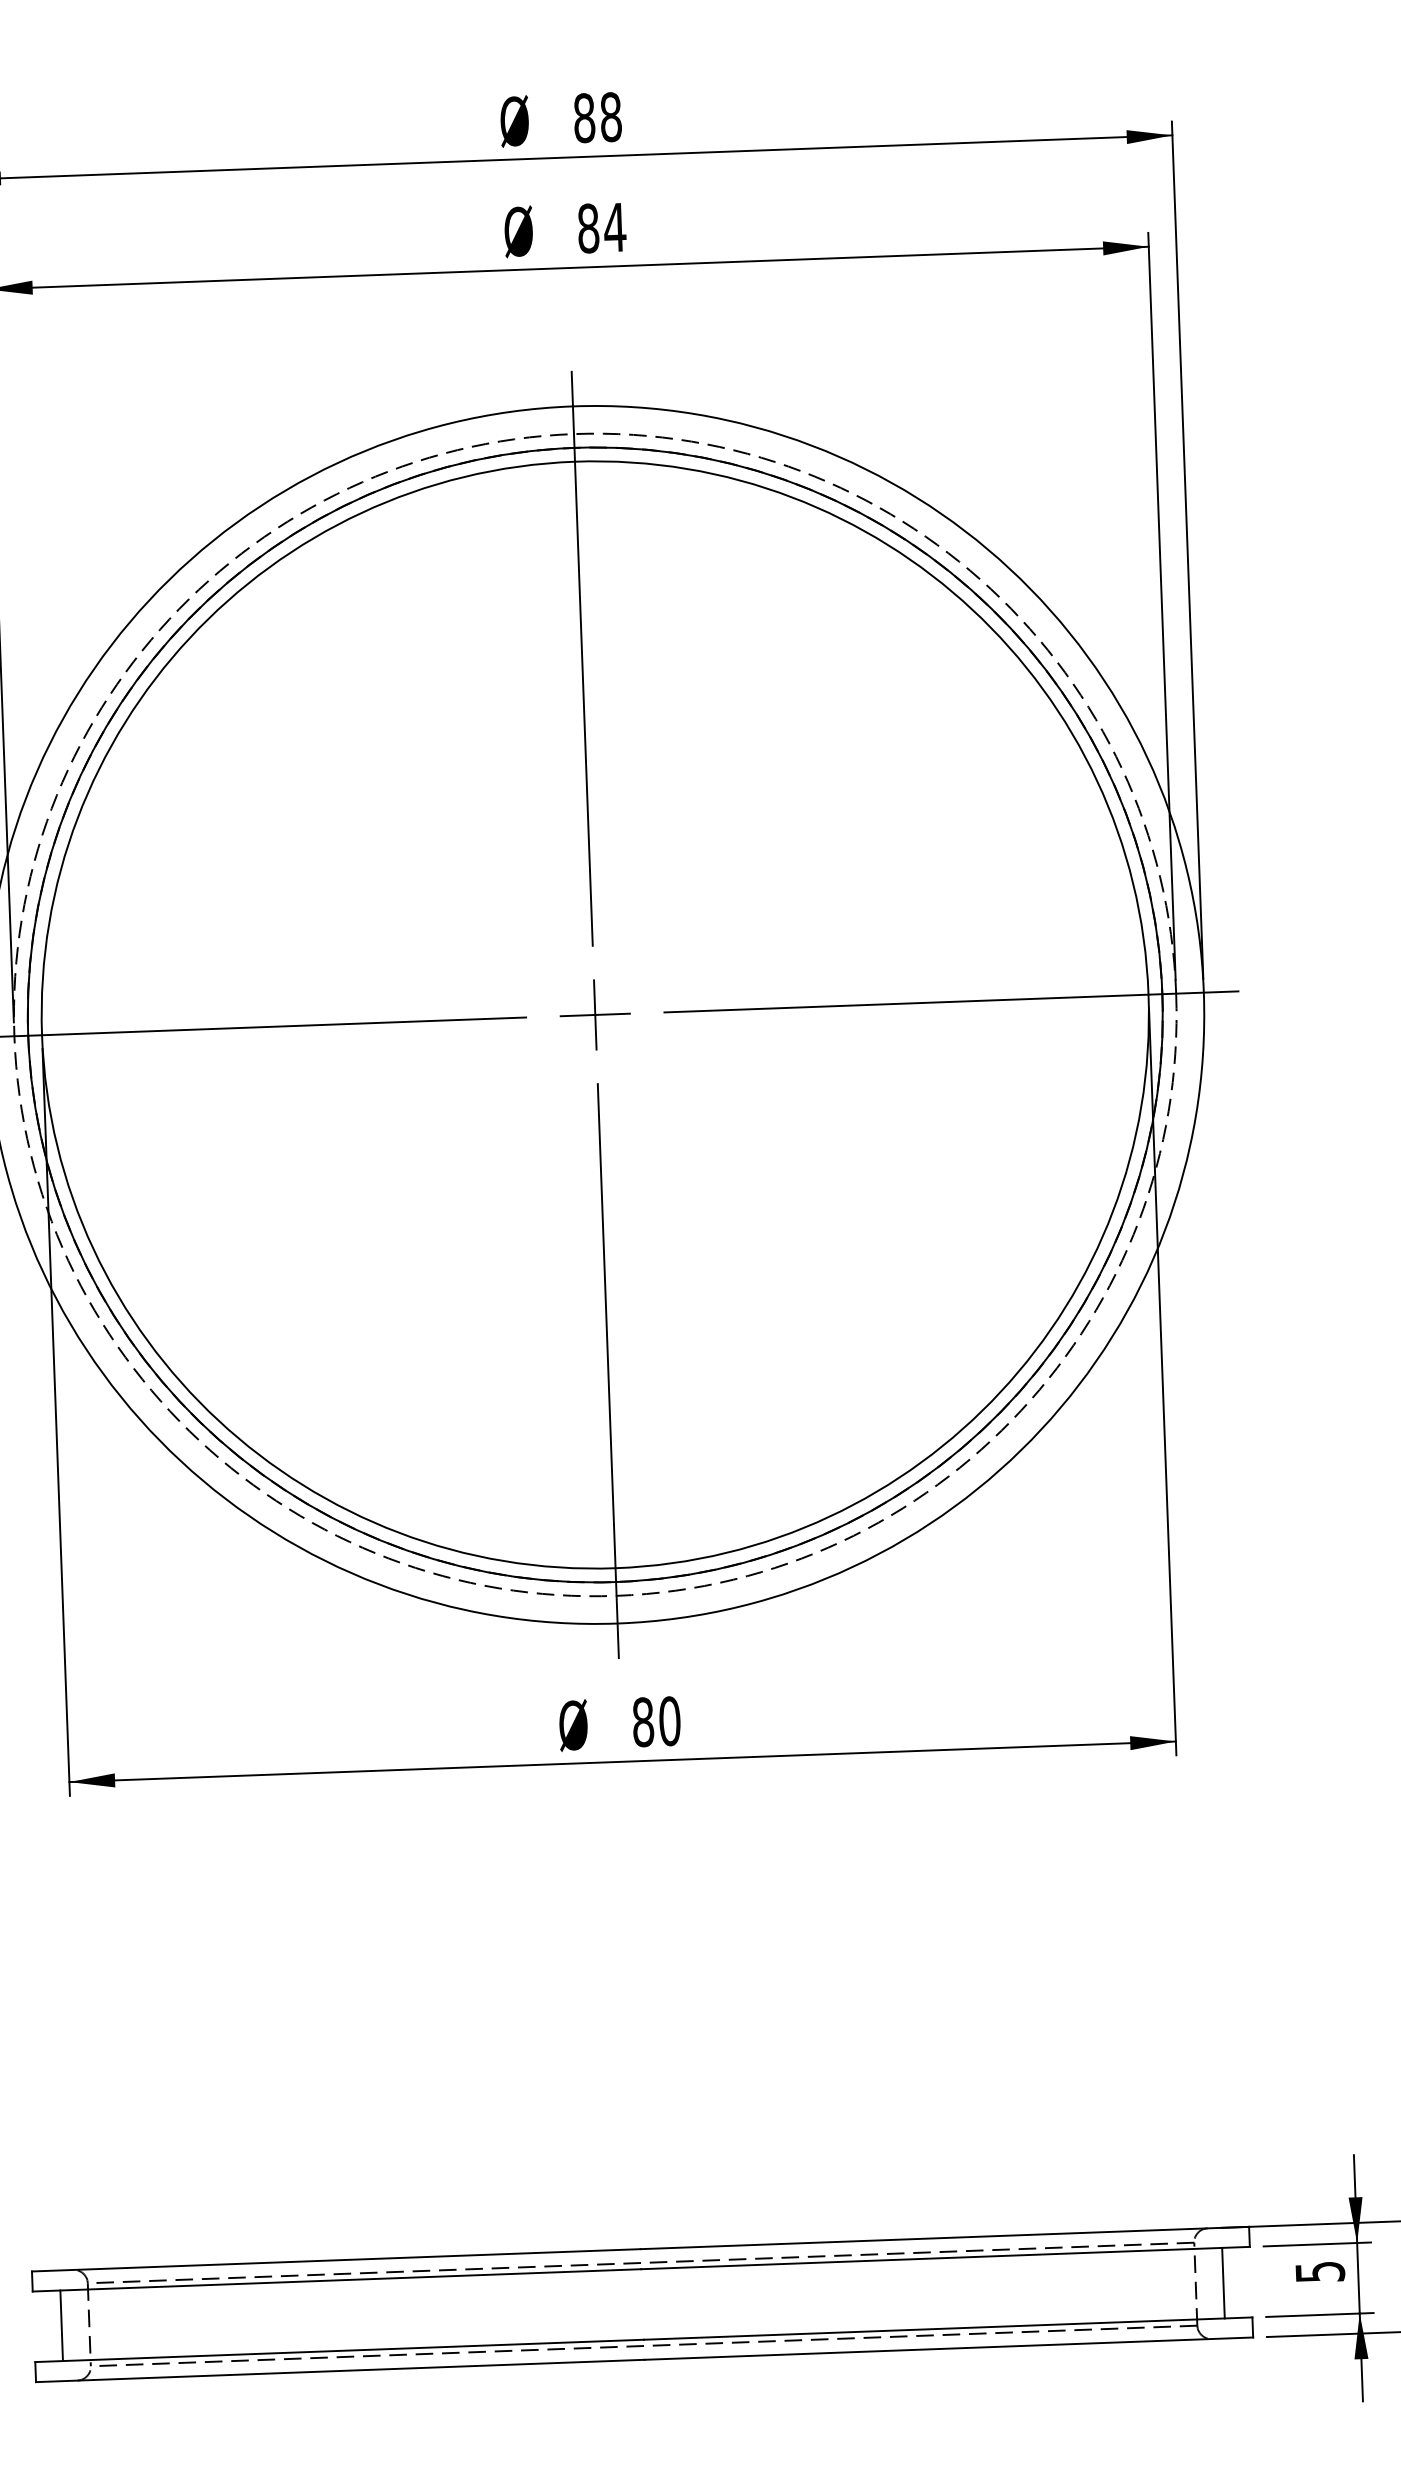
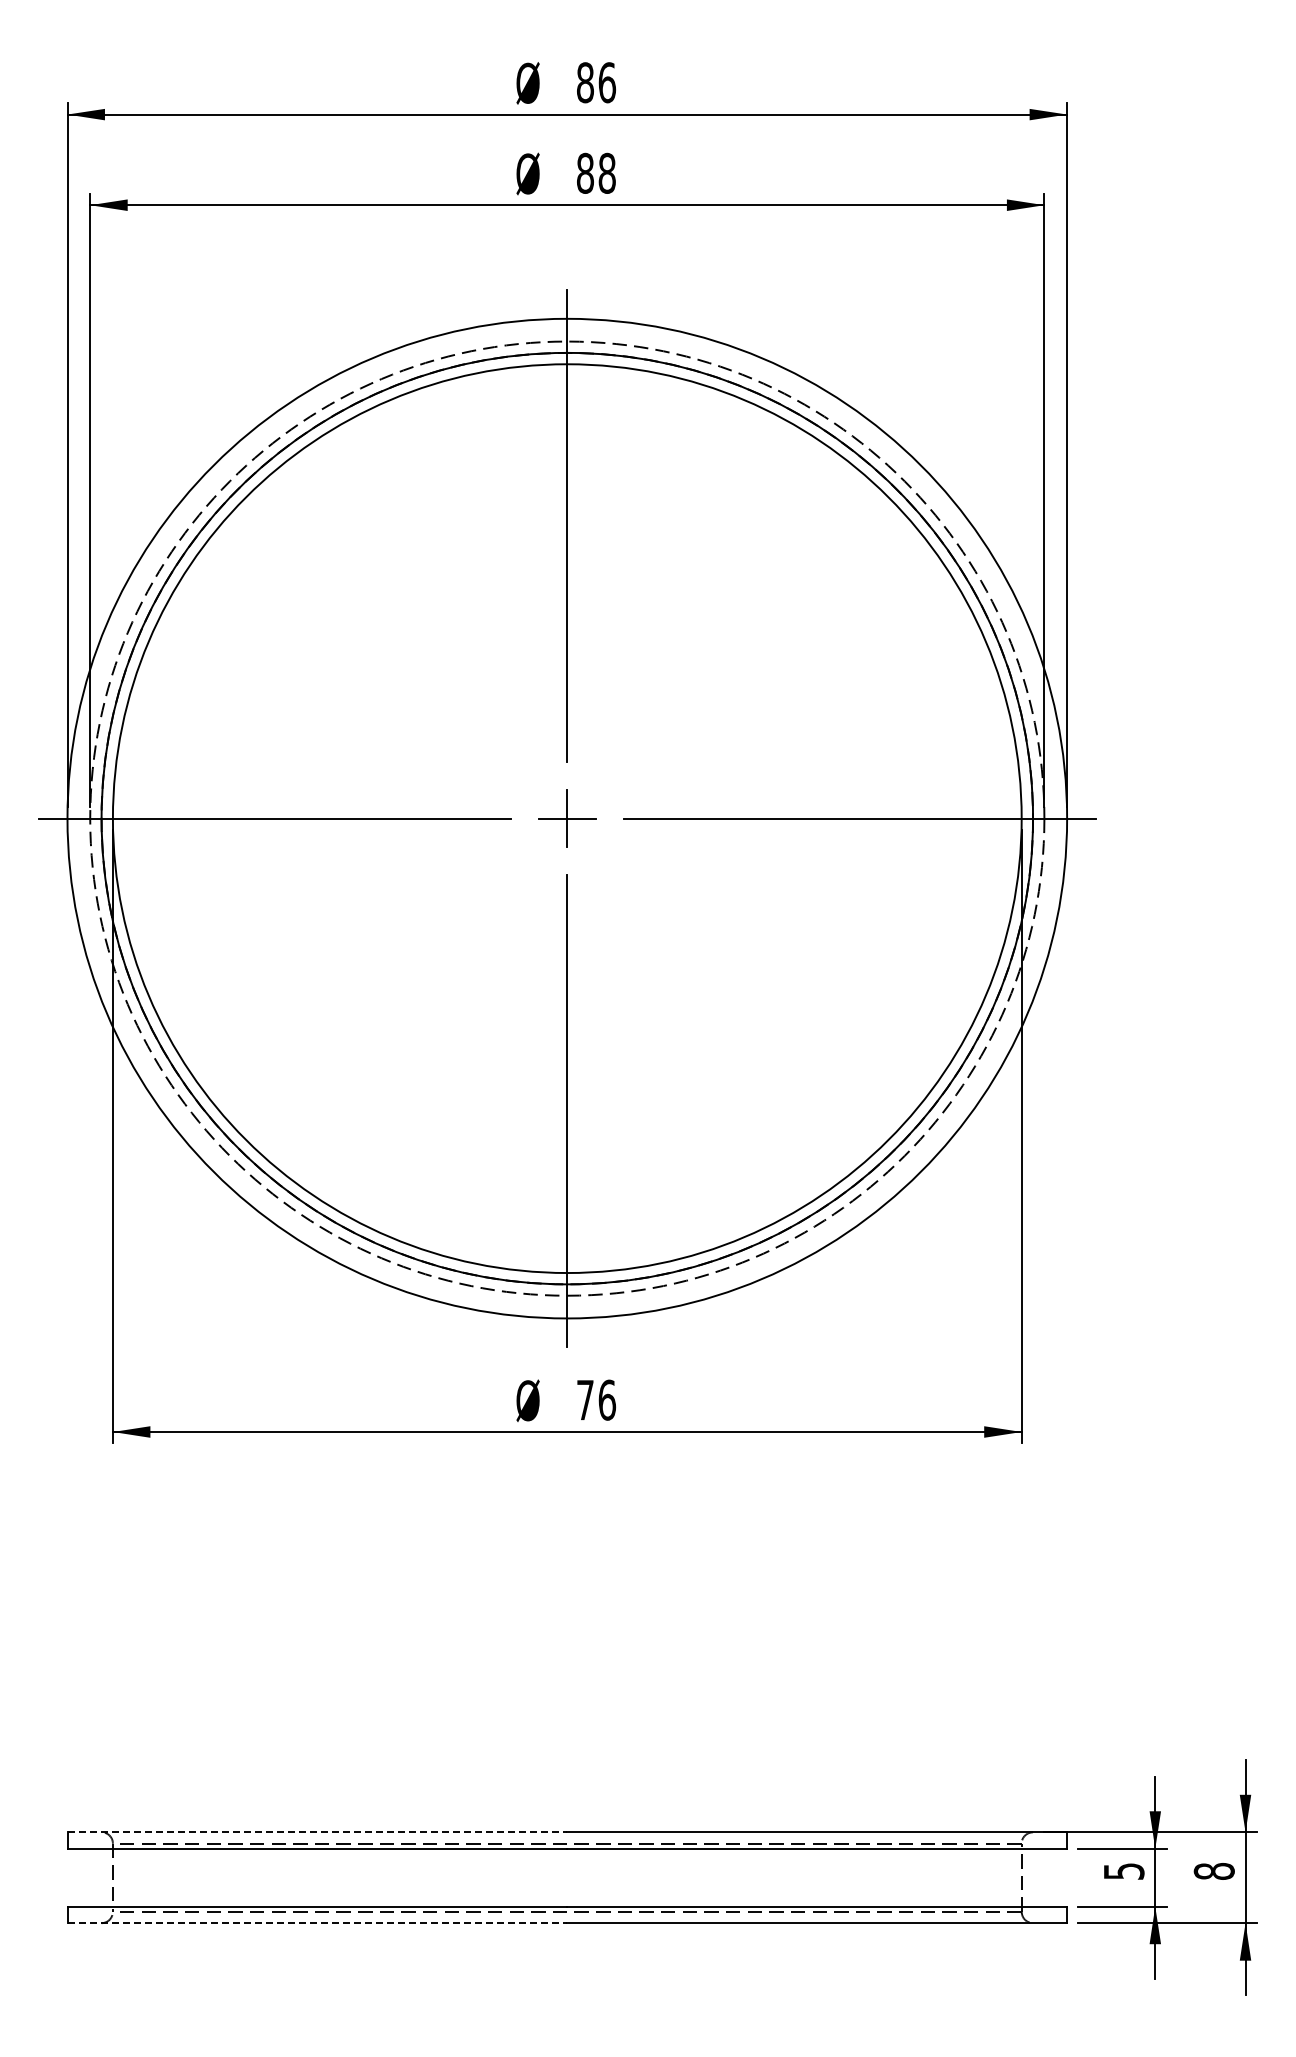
text: (611, 116) -> (607, 82), 88 -> 86
text: (615, 226) -> (607, 172), 84 -> 88
text: (656, 1720) -> (596, 1399), 80 -> 76
line: (336, 2260) -> (317, 1832), solid -> dashed
line: (1223, 2282) -> (1044, 1877), removed
line: (62, 2325) -> (90, 1877), removed
line: (340, 2371) -> (317, 1923), solid -> dashed

